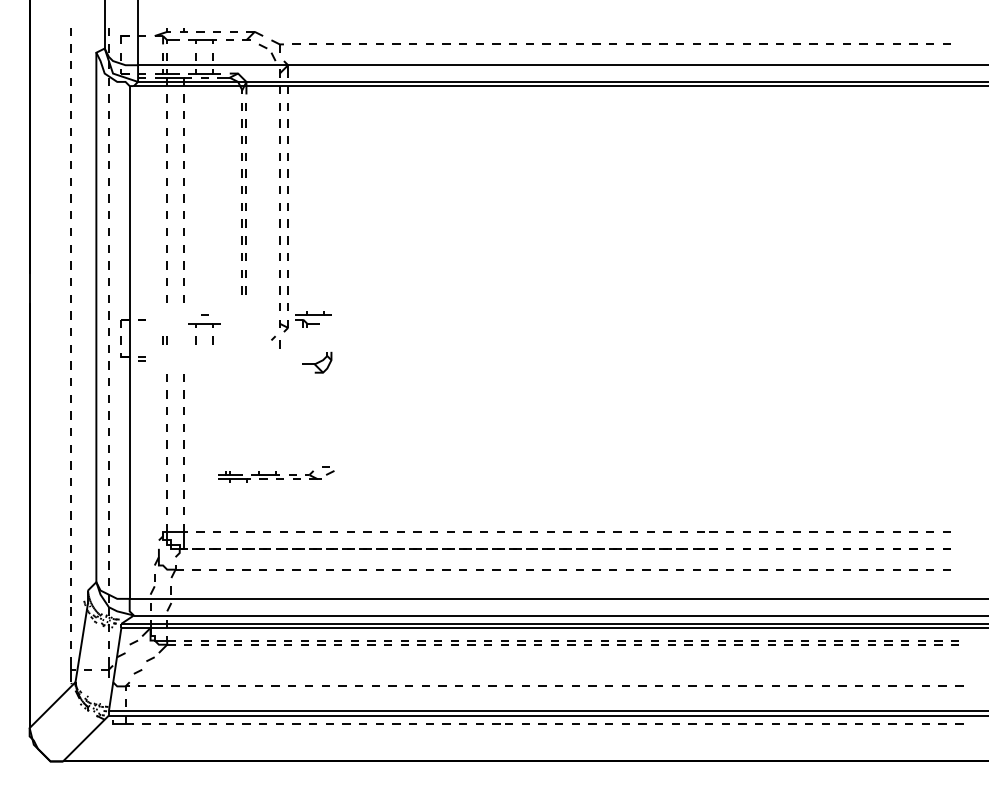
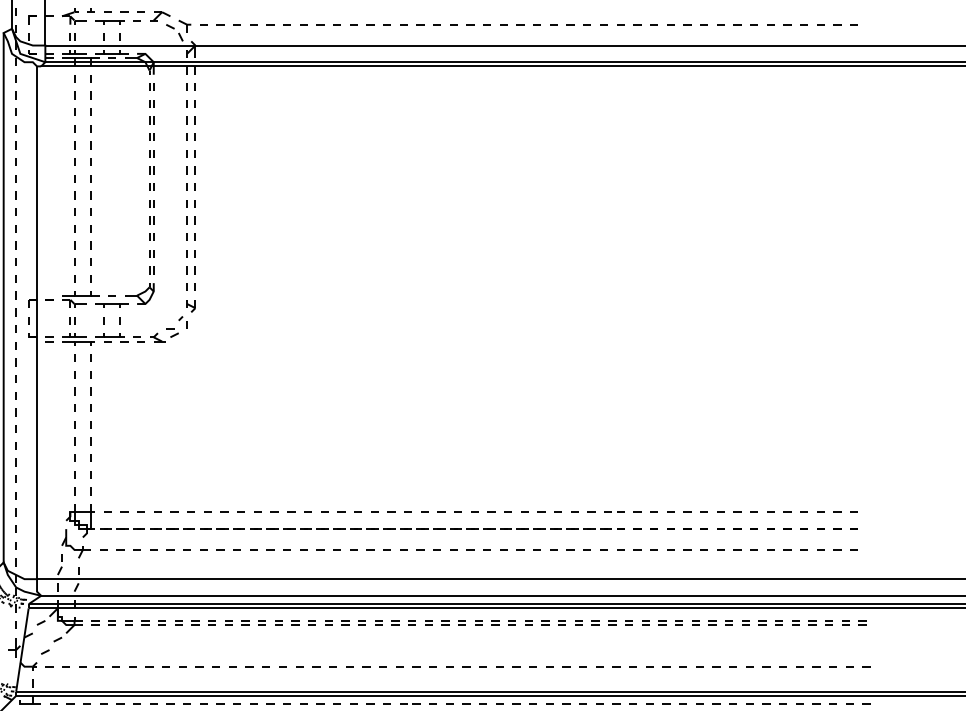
part: (313, 319) -> (80, 299), moved
part: (317, 362) -> (139, 293), moved
part: (276, 474) -> (120, 336), moved

